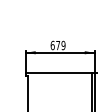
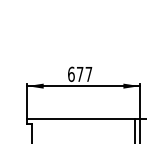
text: (63, 45) -> (88, 74), 679 -> 677

